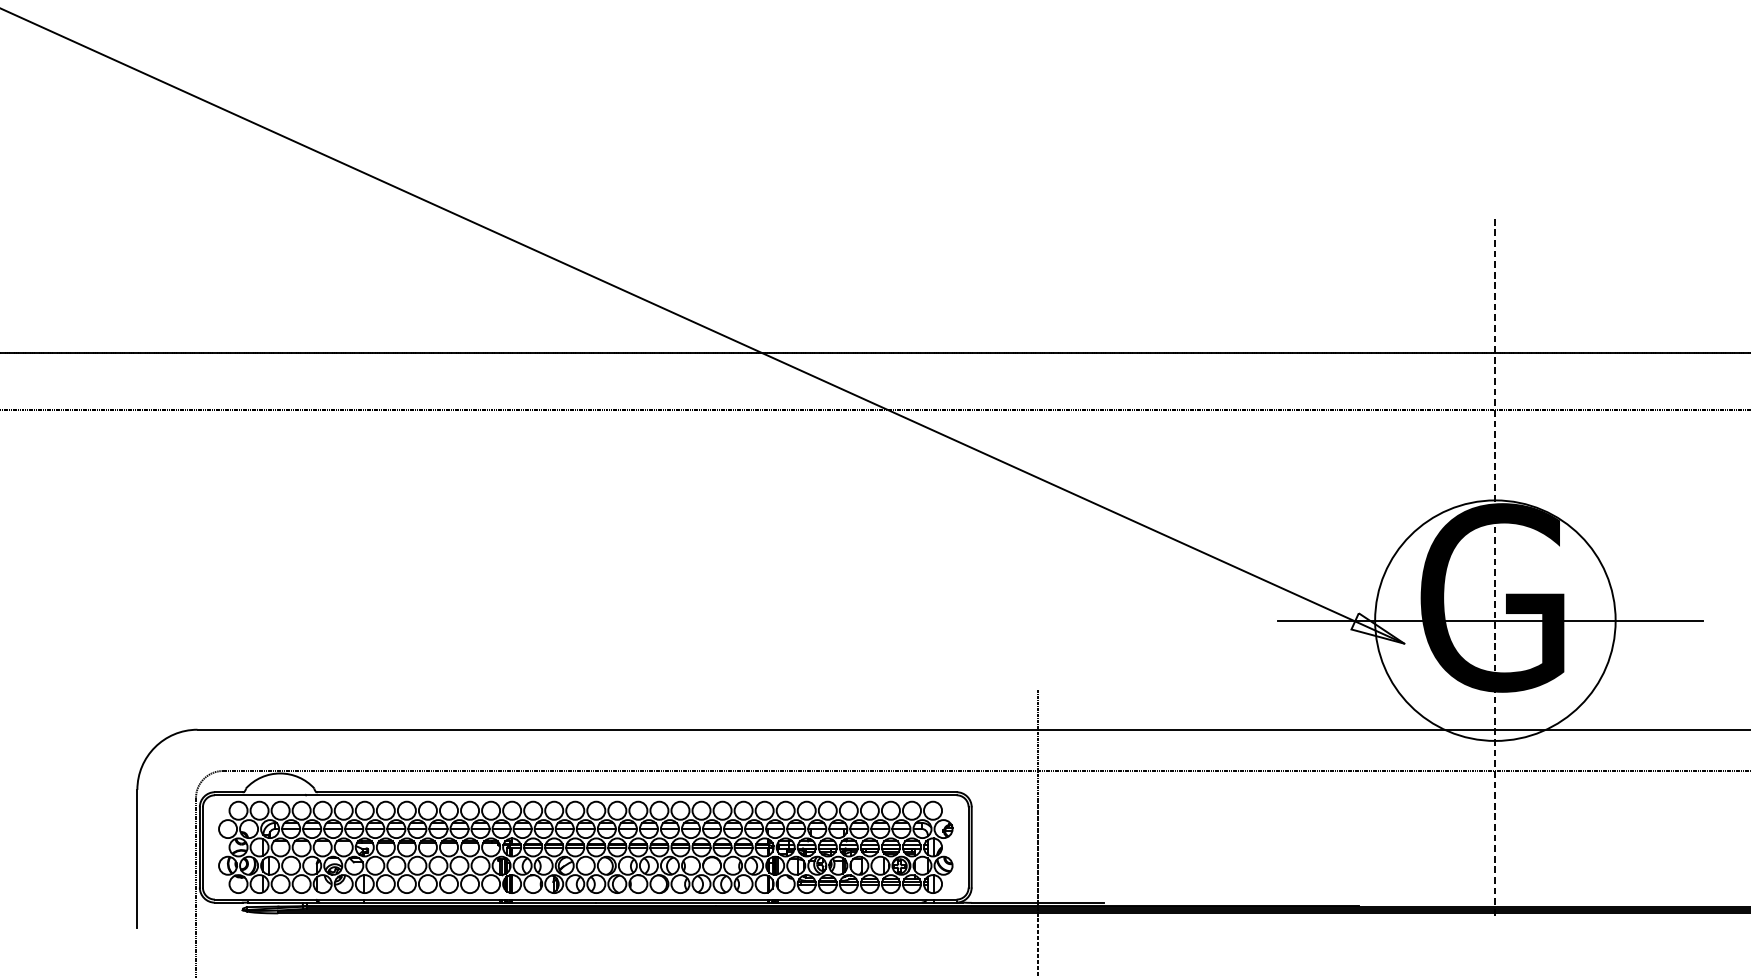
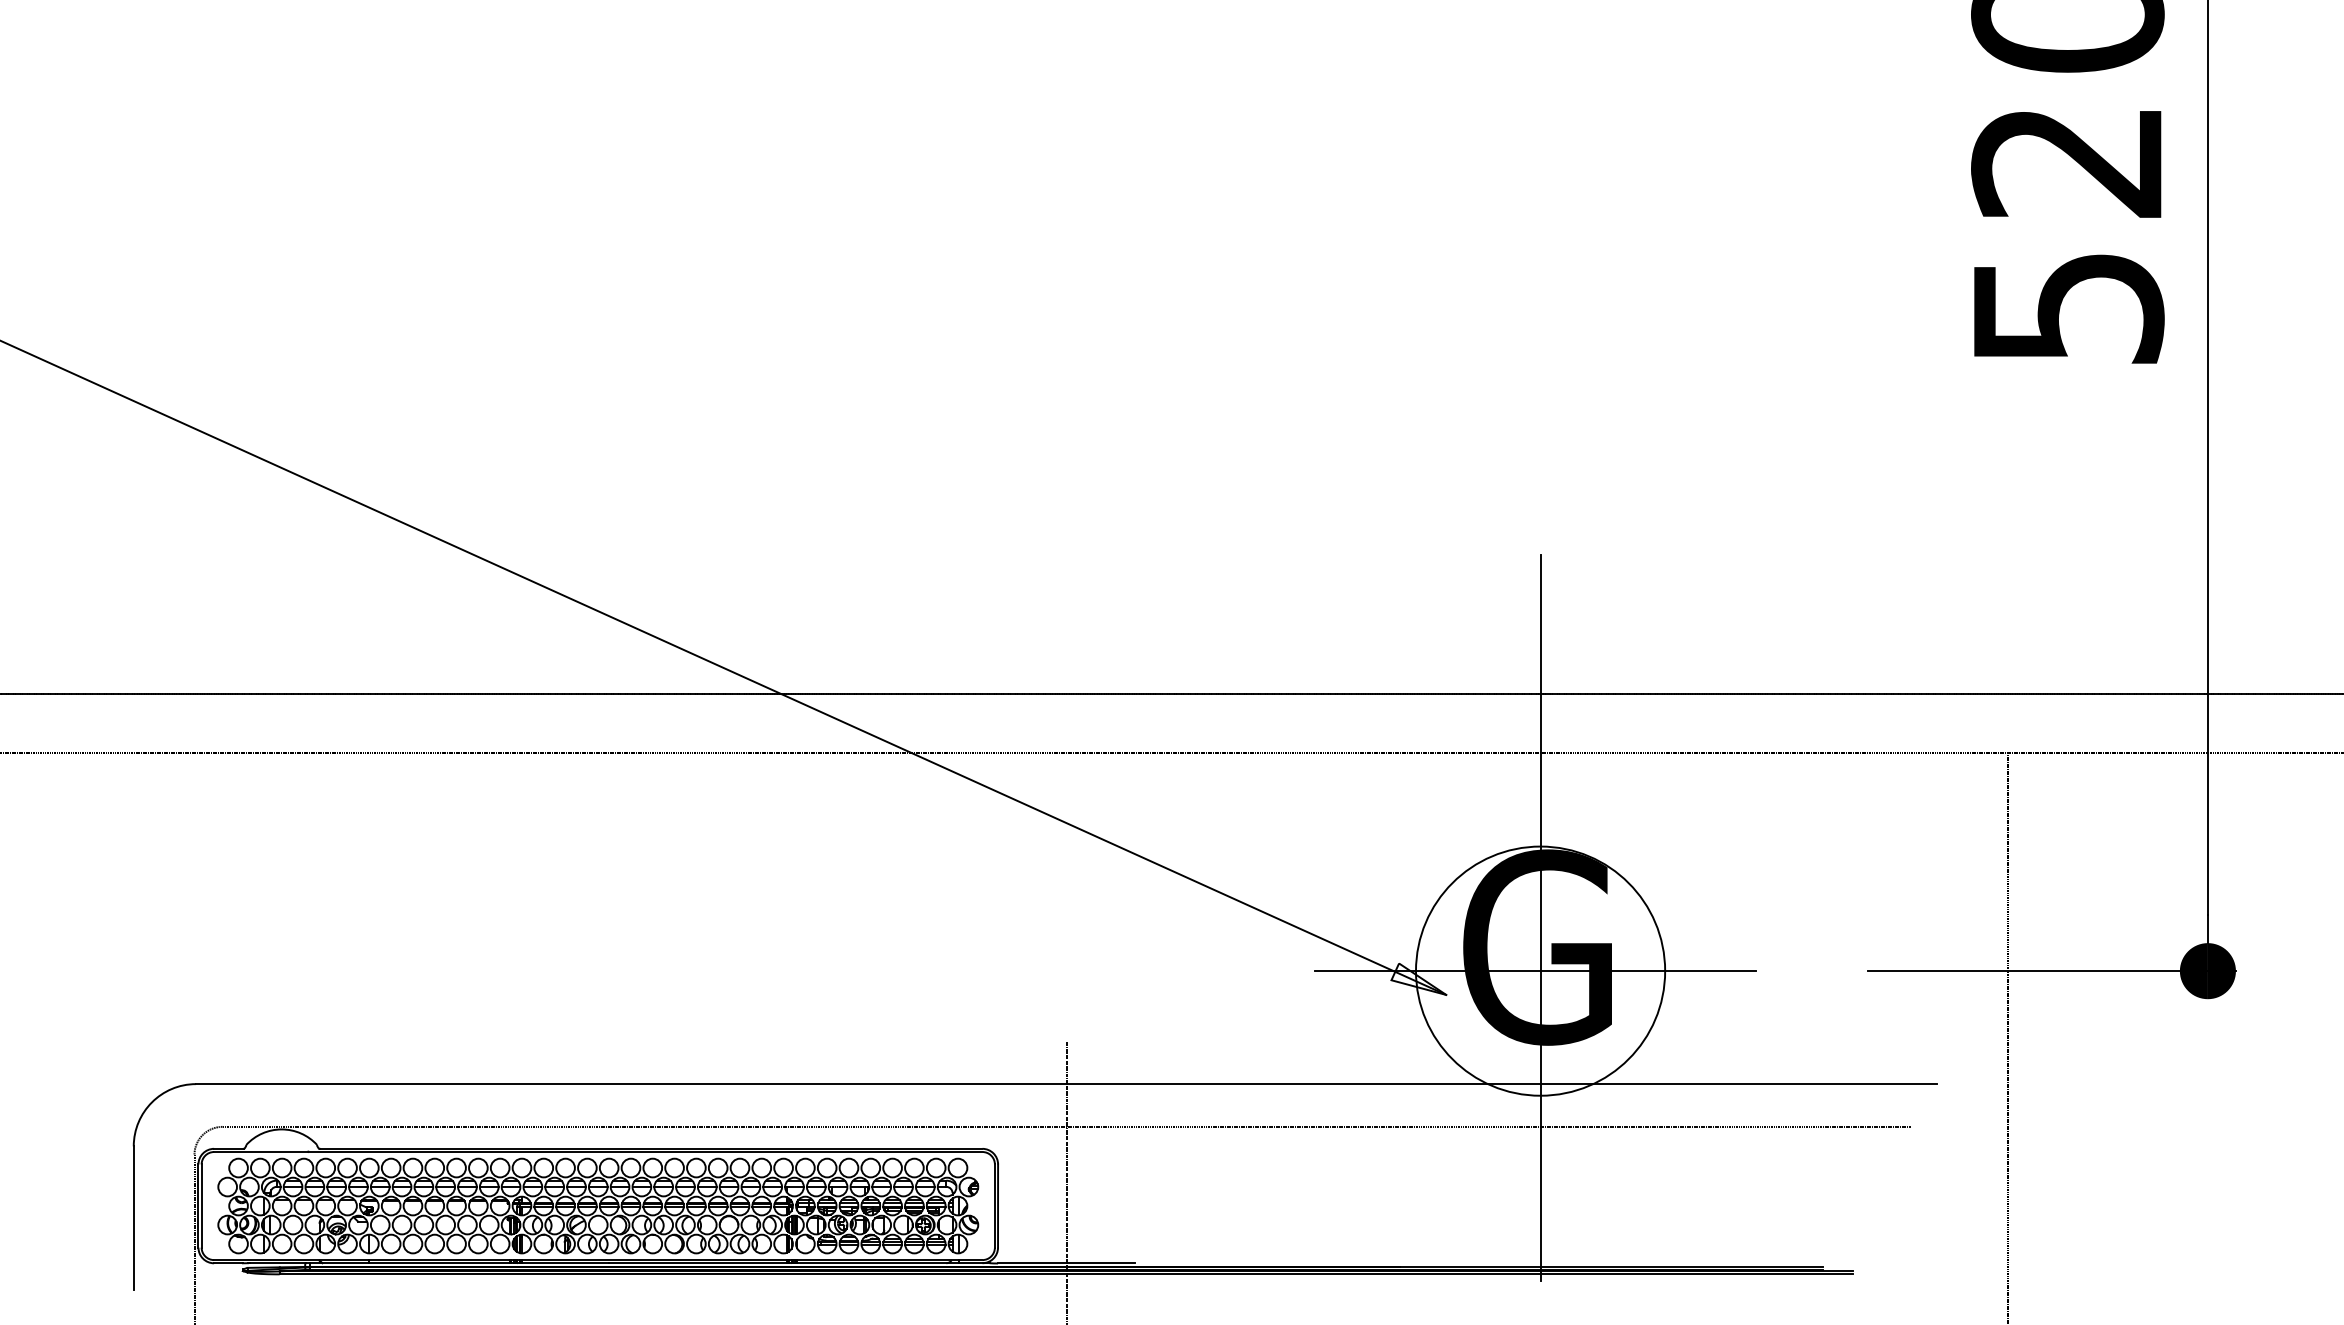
line: (1495, 568) -> (1540, 917), dashed -> solid

